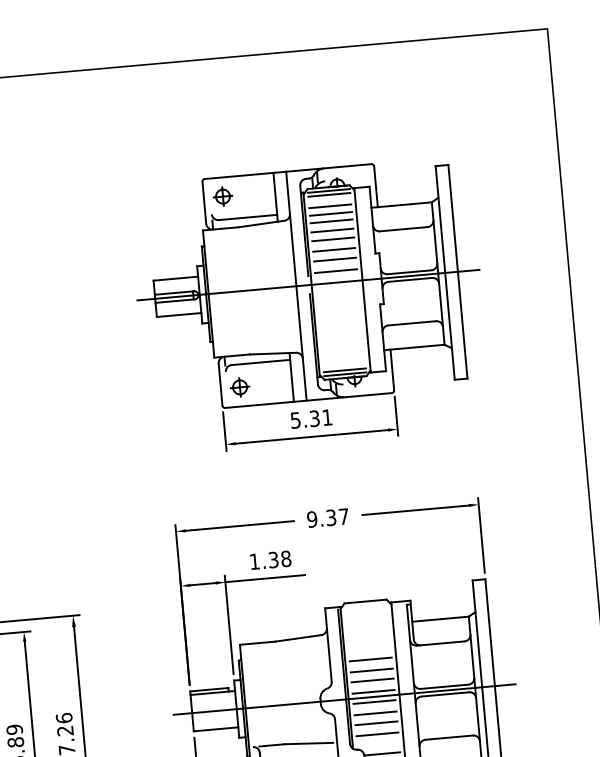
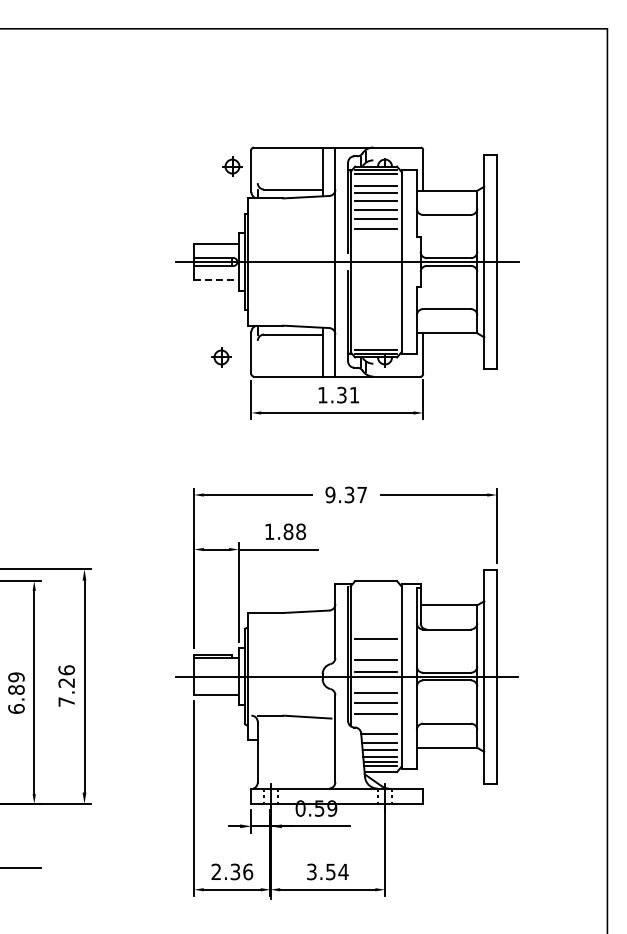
part: (223, 196) -> (232, 166), moved
line: (335, 260) -> (376, 239), removed
line: (336, 271) -> (376, 250), removed
line: (179, 315) -> (216, 280), solid -> dashed
part: (240, 387) -> (221, 357), moved
text: (295, 420) -> (322, 395), 5.31 -> 1.31
text: (273, 559) -> (288, 531), 1.38 -> 1.88
line: (372, 670) -> (376, 650), removed
line: (374, 701) -> (376, 681), removed

